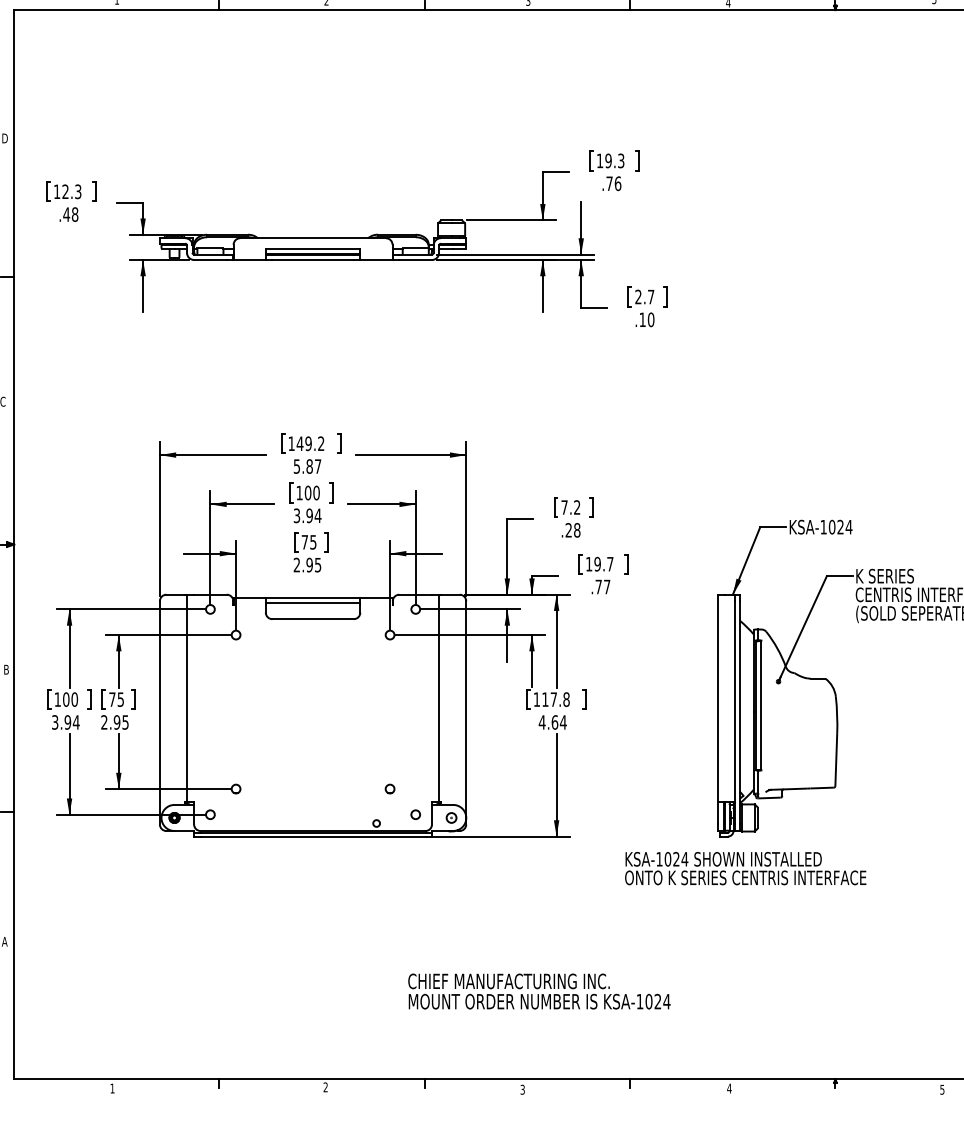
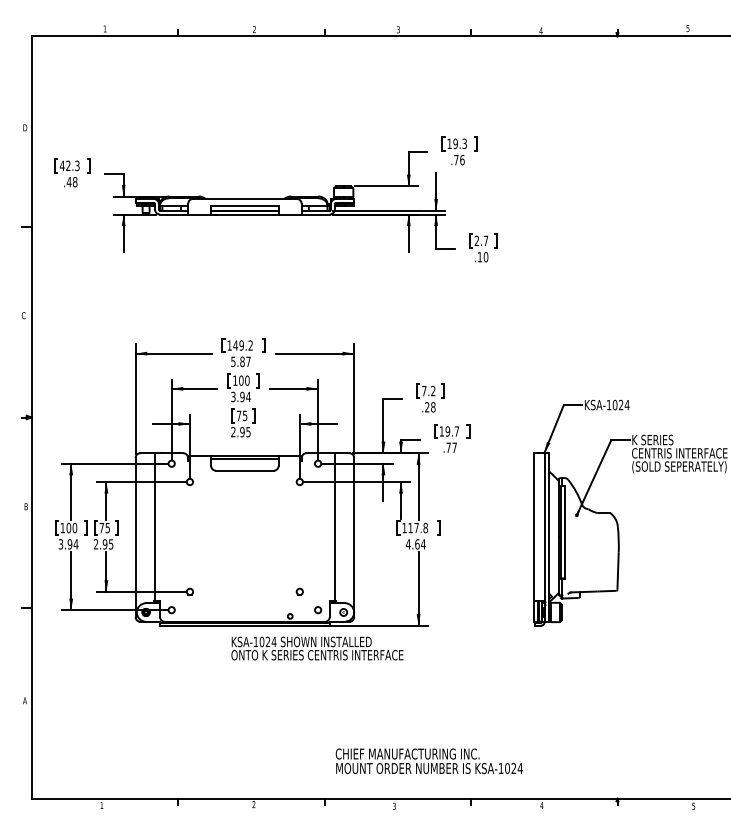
text: (55, 191) -> (61, 165), 12.3 -> 42.3
text: (745, 868) -> (317, 648), moved
text: (538, 991) -> (428, 761), moved

